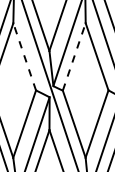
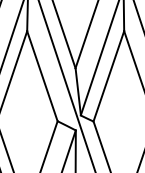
line: (24, 56) -> (42, 75), dashed -> solid
line: (74, 56) -> (109, 75), dashed -> solid

